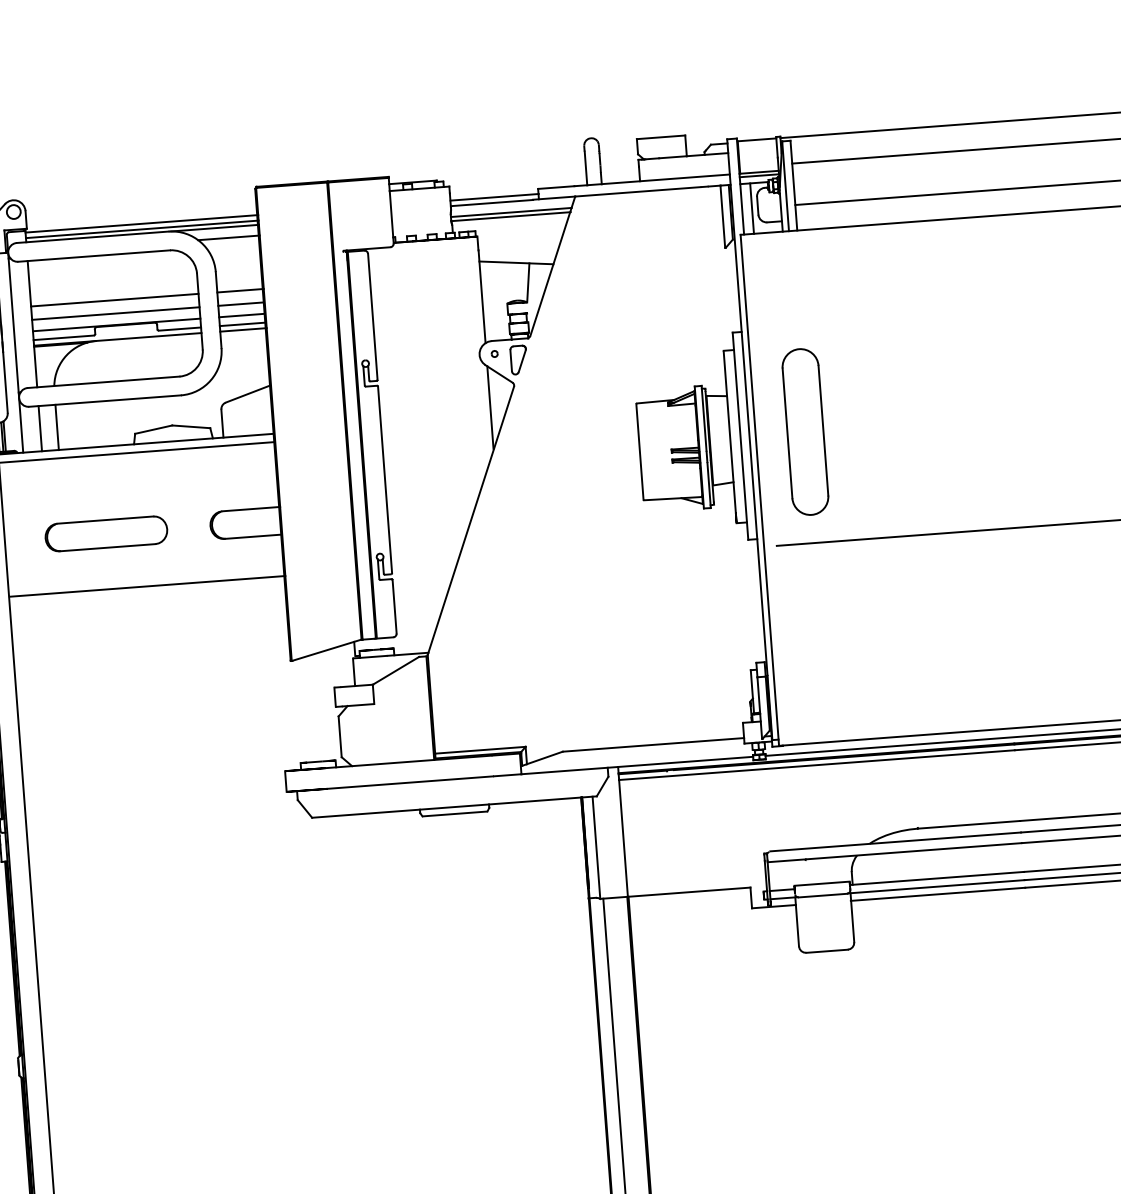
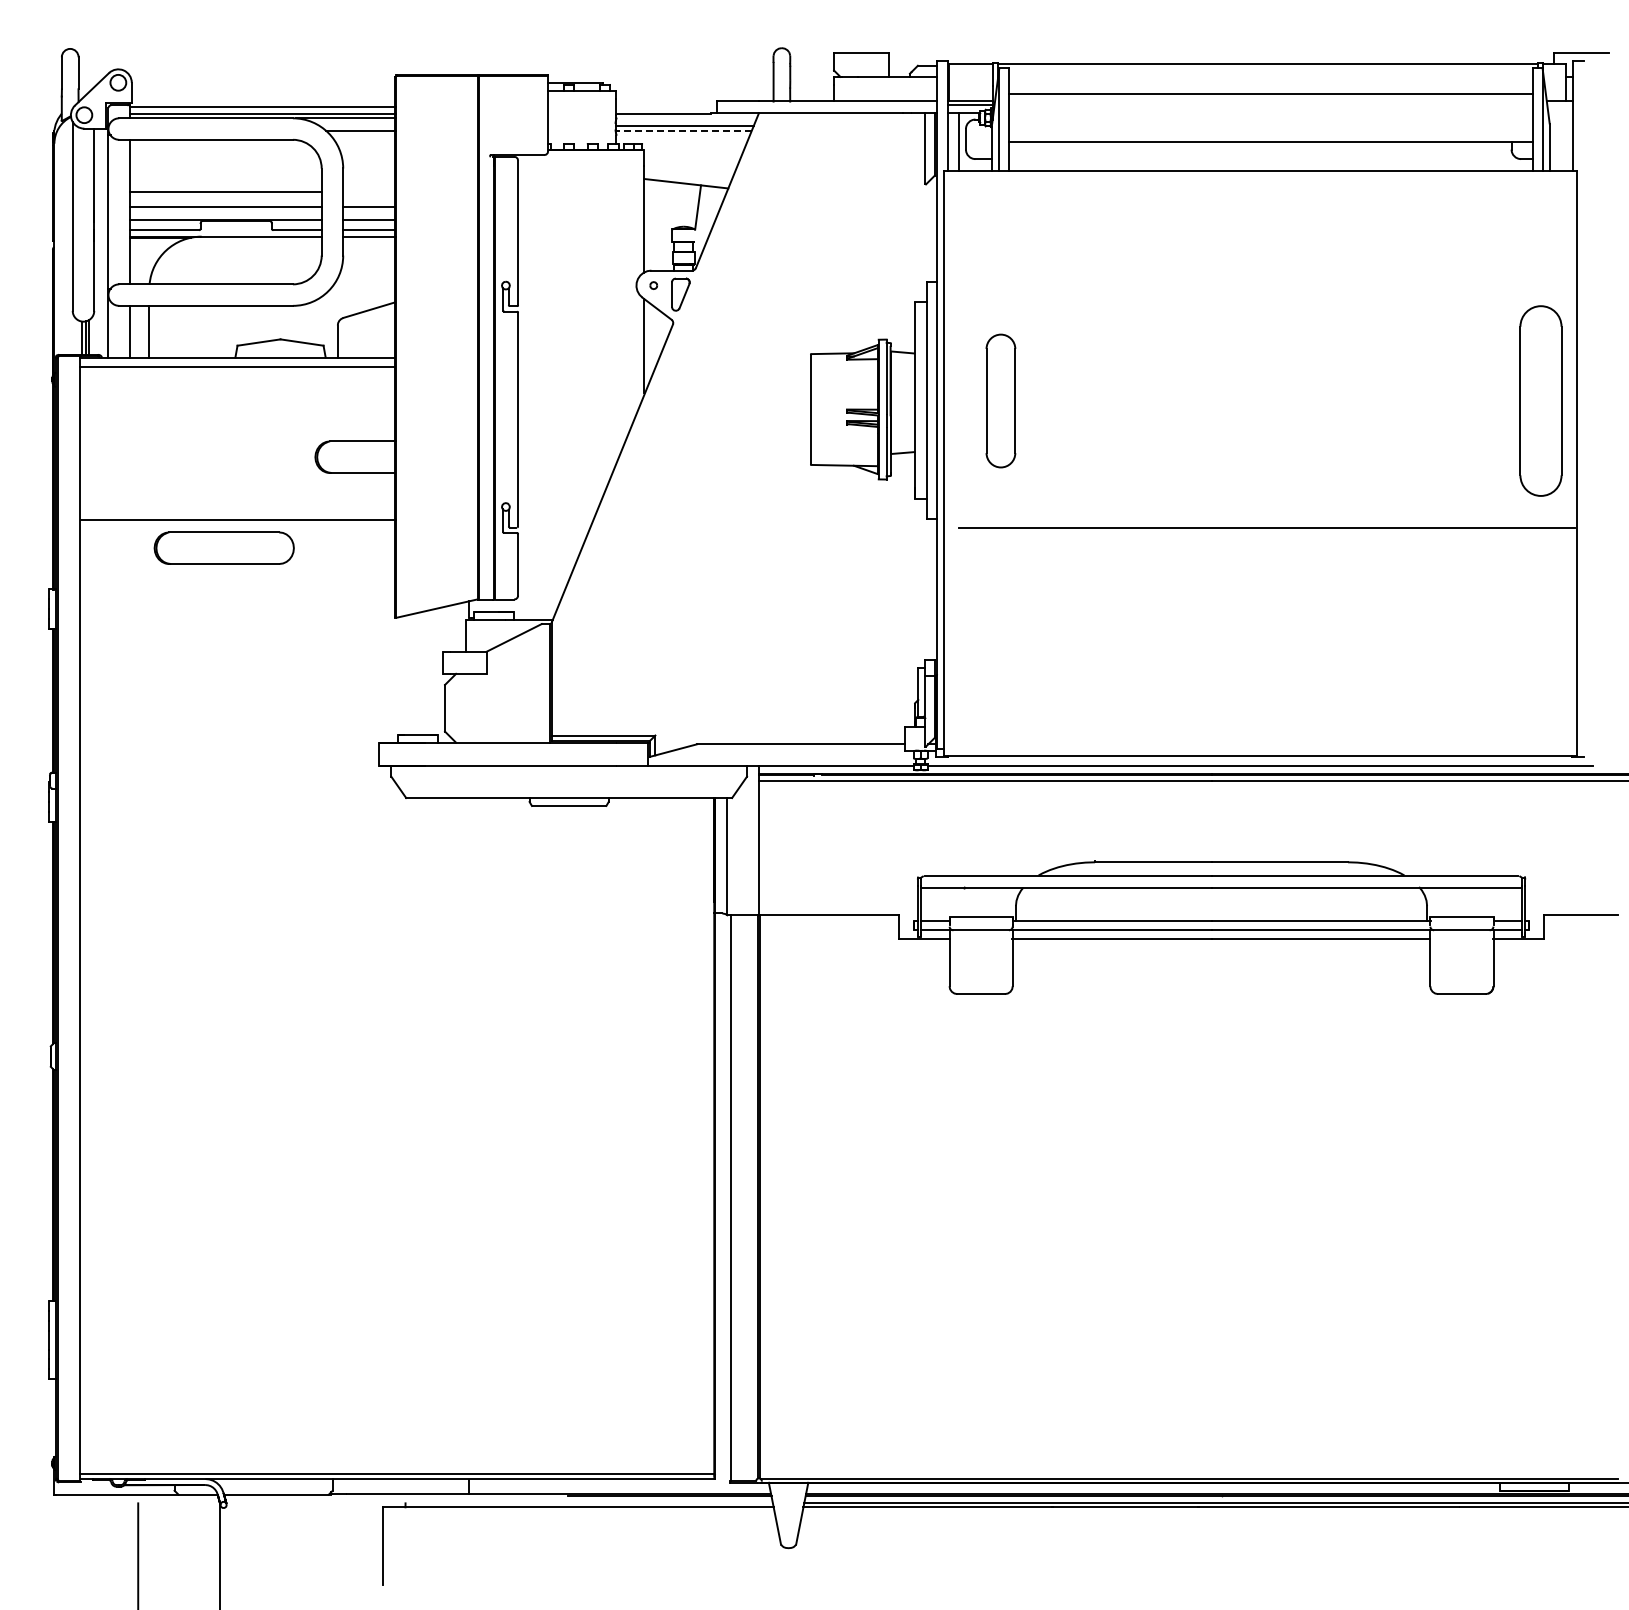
line: (494, 197) -> (666, 107), removed
line: (510, 216) -> (683, 130), solid -> dashed
line: (240, 290) -> (369, 191), removed
part: (805, 431) -> (1000, 400), size x0.7
part: (105, 533) -> (223, 547), moved

